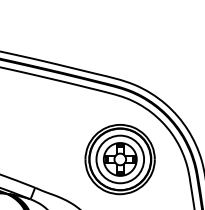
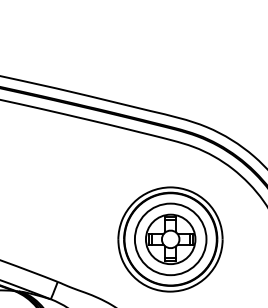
part: (119, 159) -> (169, 239), moved

